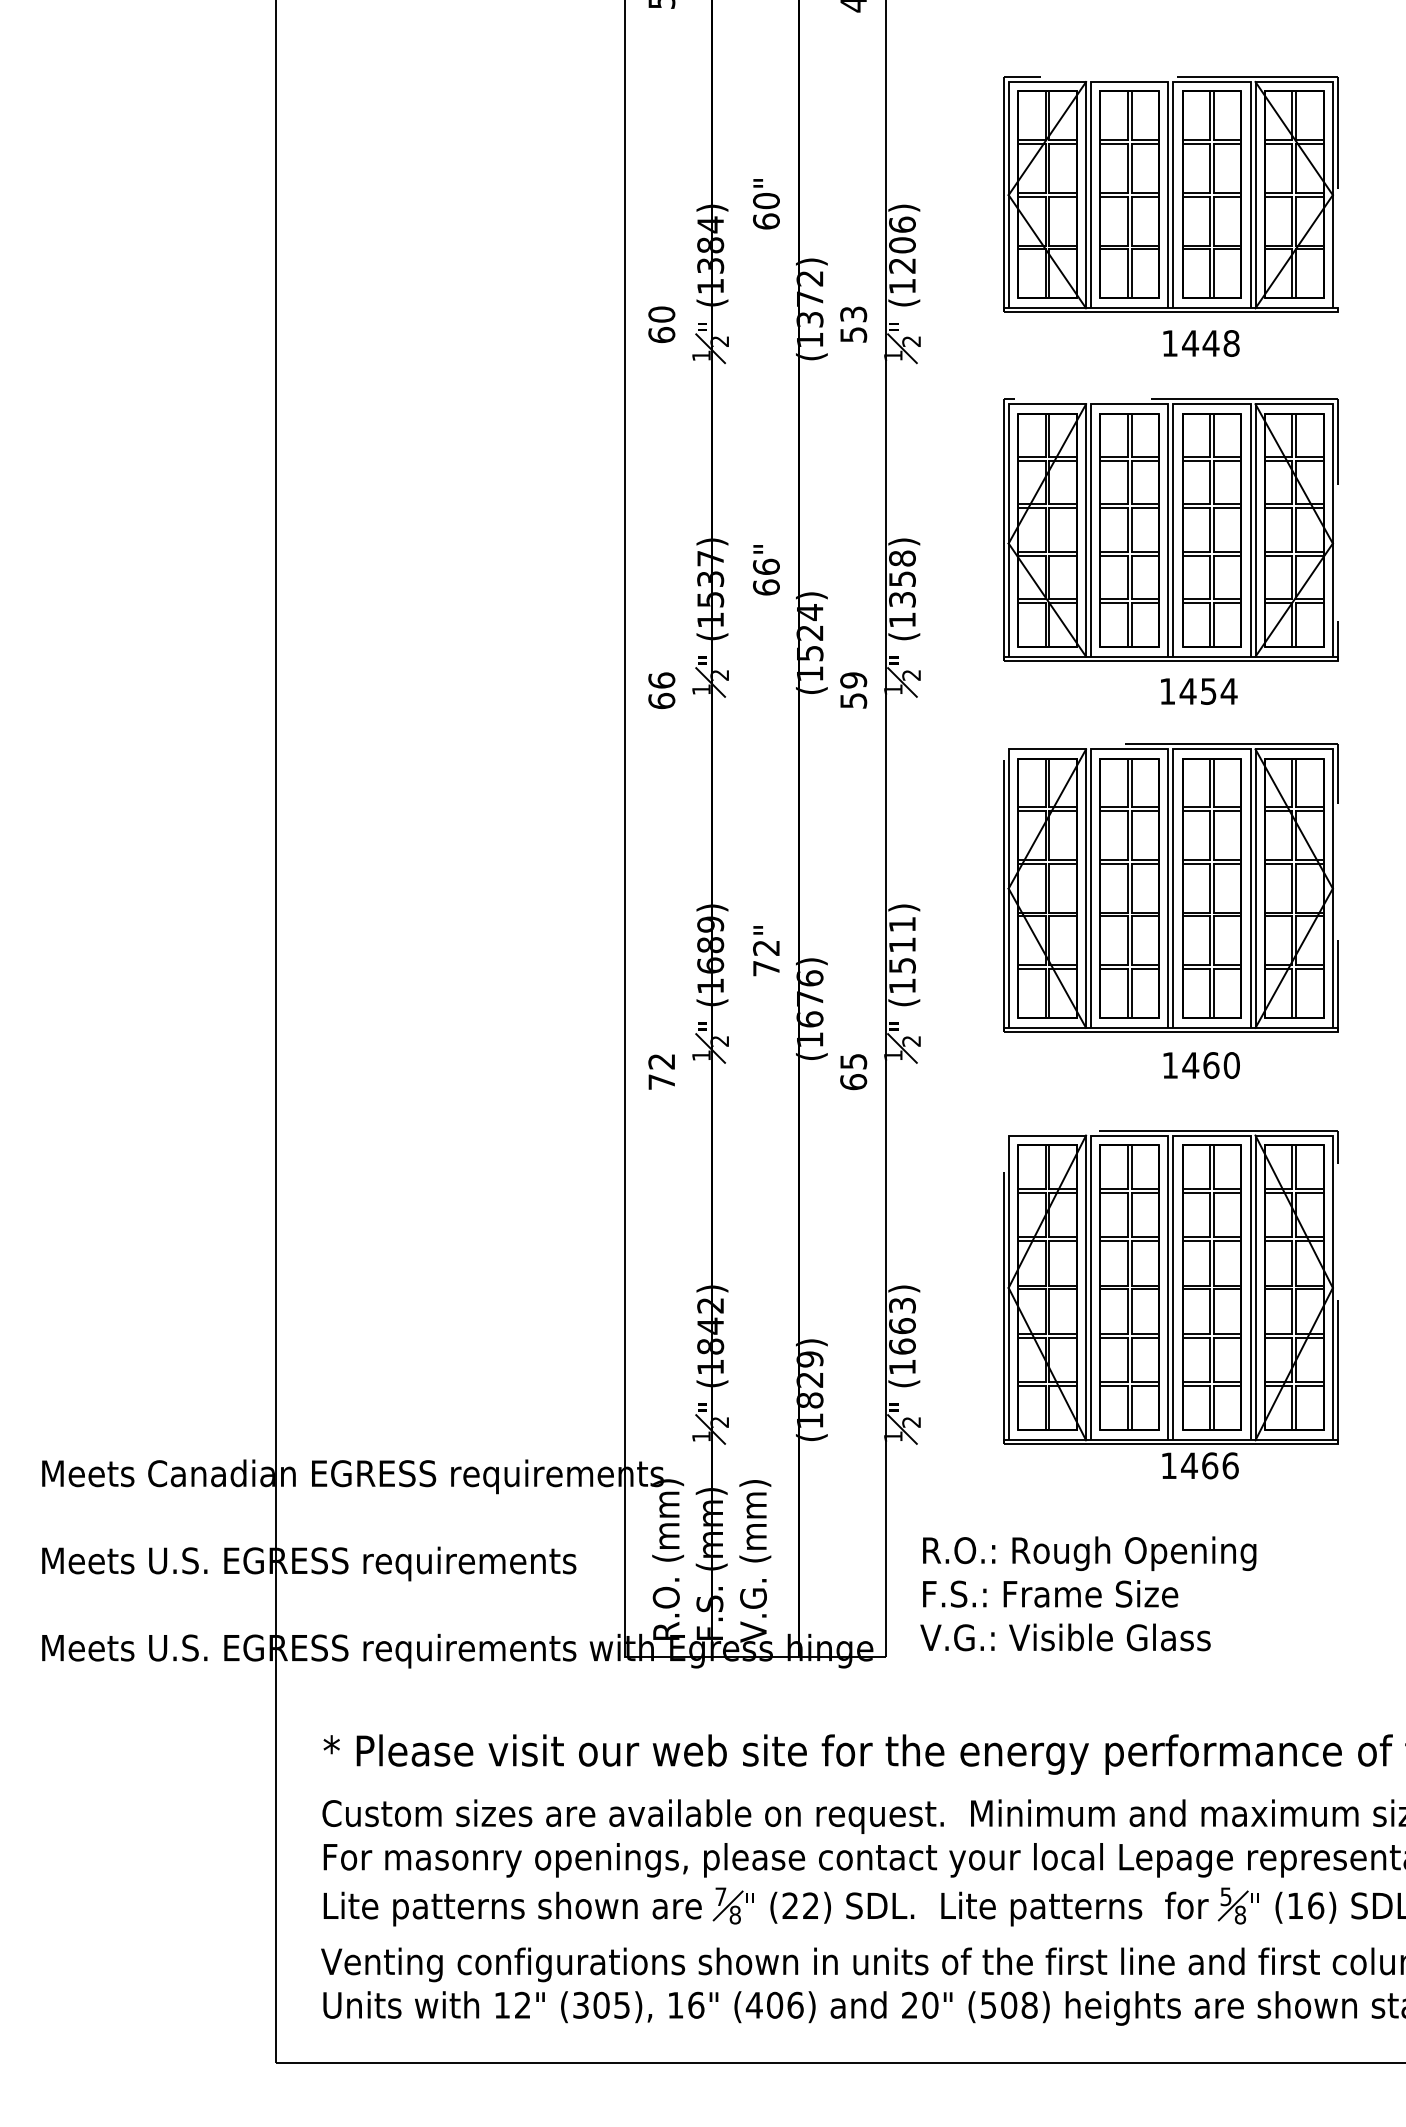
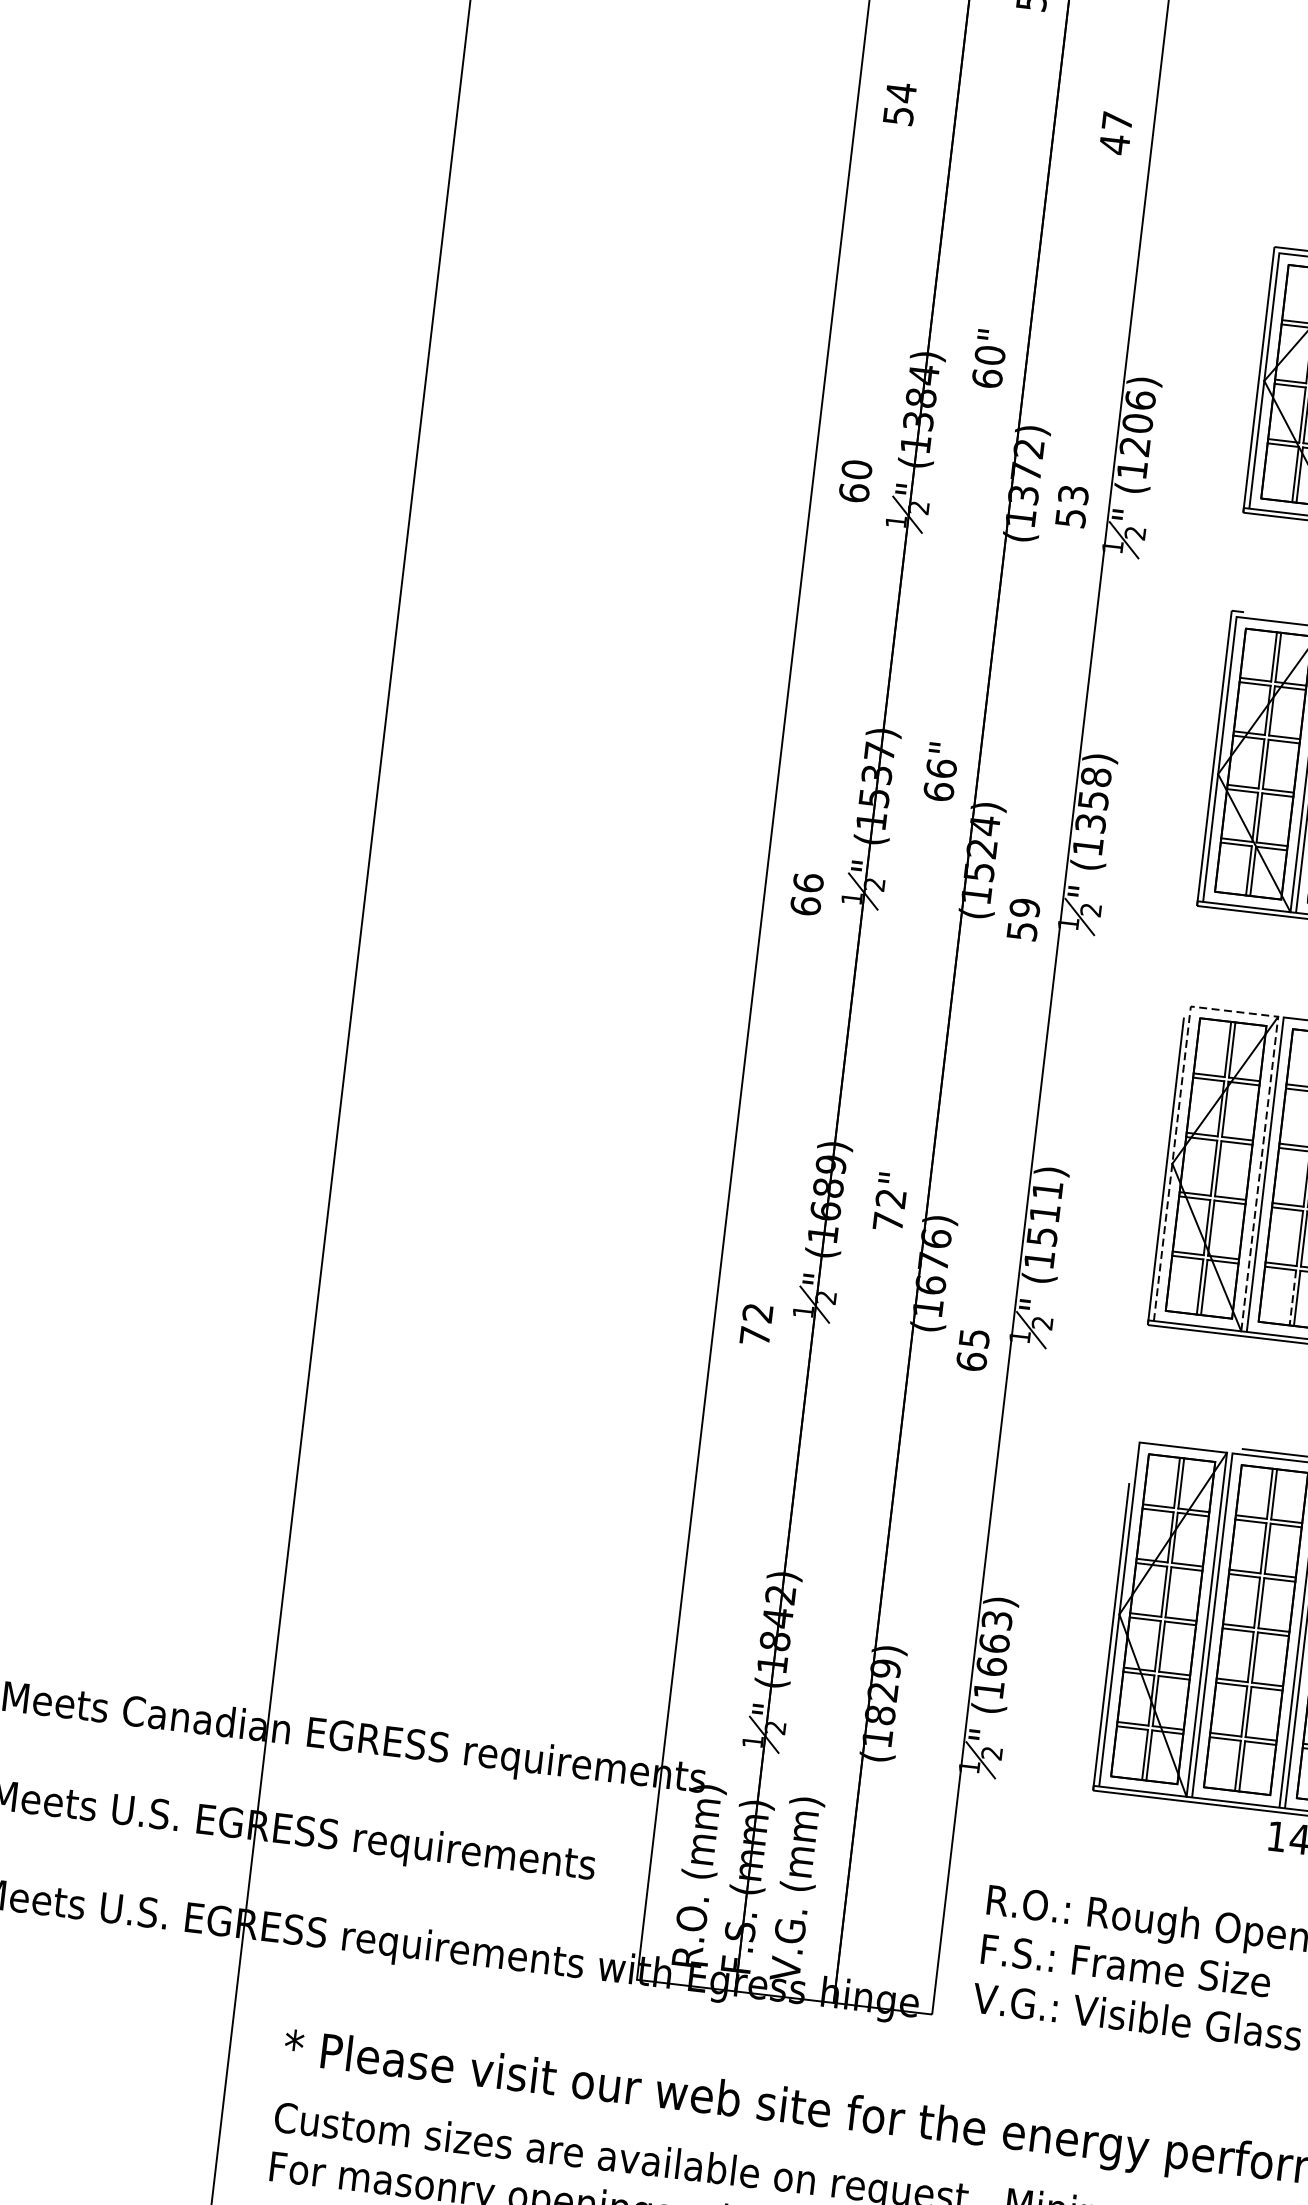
line: (1047, 749) -> (1234, 1011), solid -> dashed
line: (1127, 993) -> (1292, 1297), solid -> dashed

